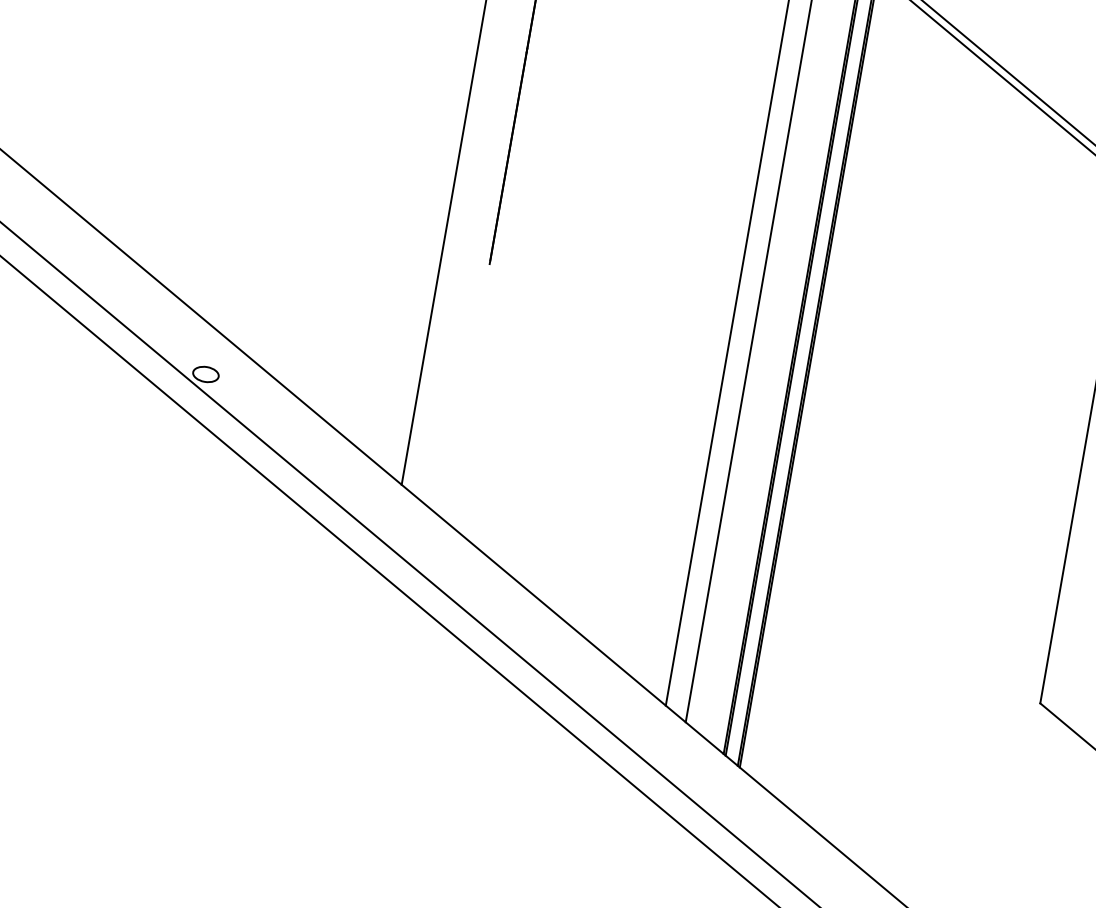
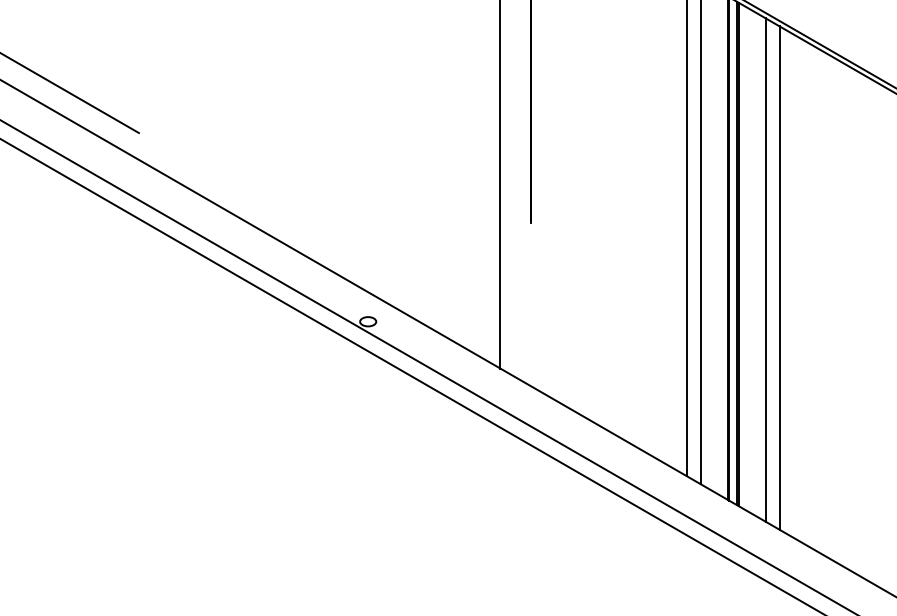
line: (846, 401) -> (765, 269), added
line: (866, 417) -> (779, 277), added

